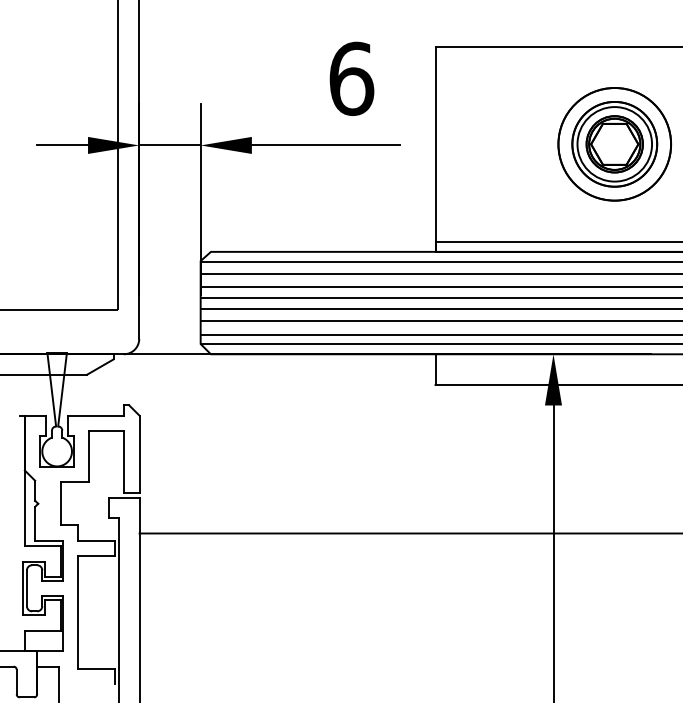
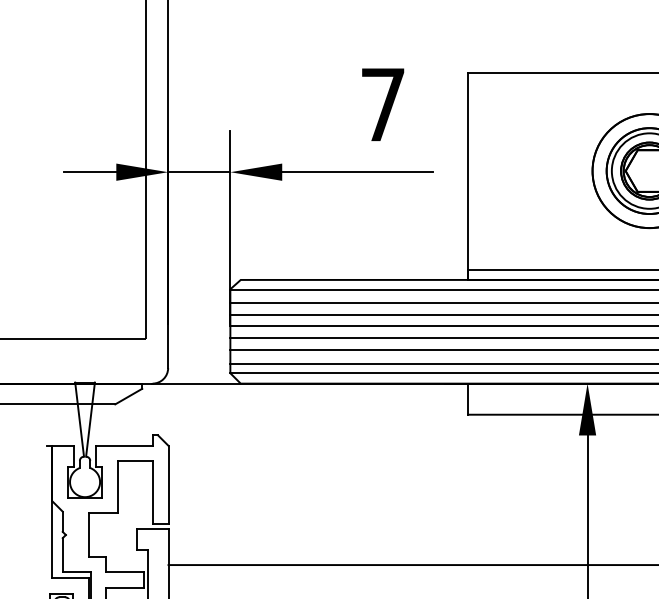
text: (351, 78) -> (383, 104), 6 -> 7

